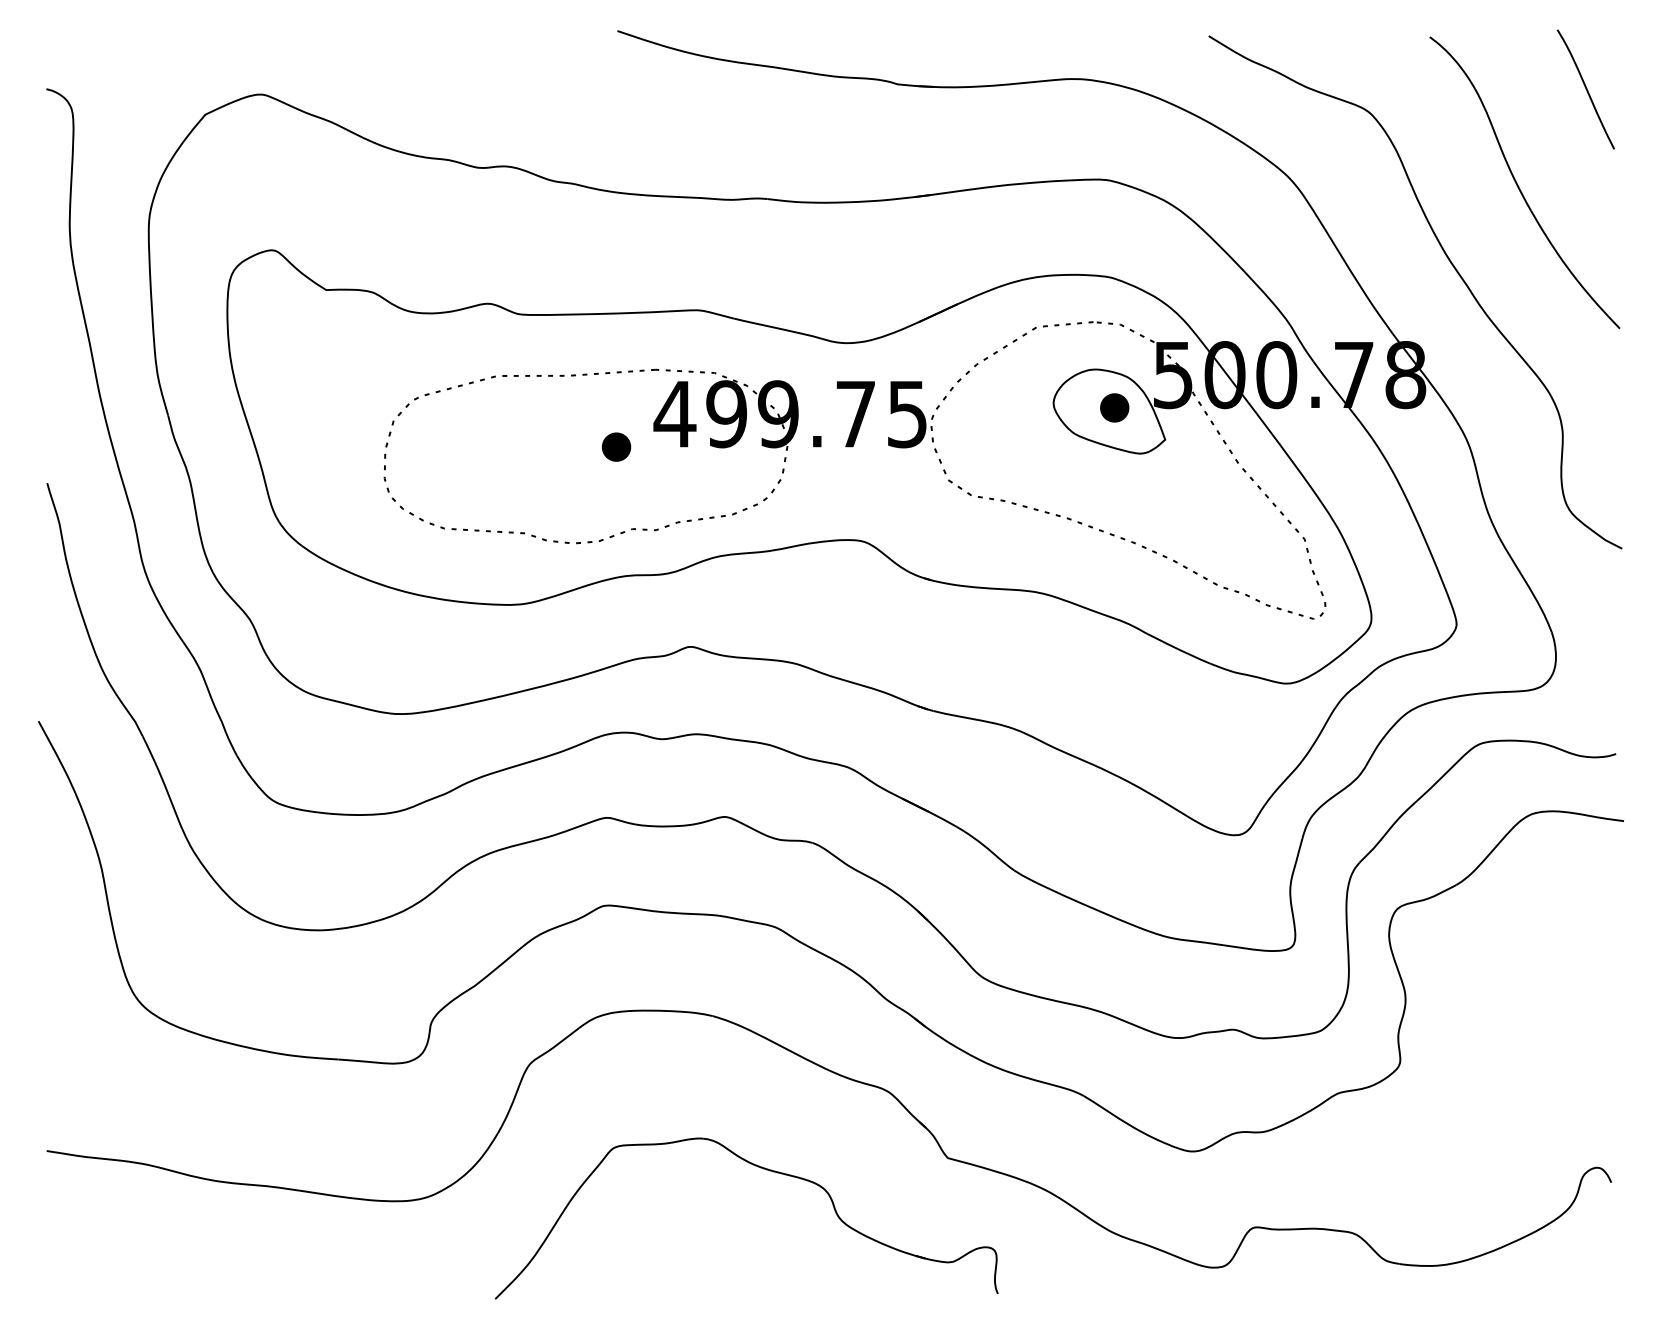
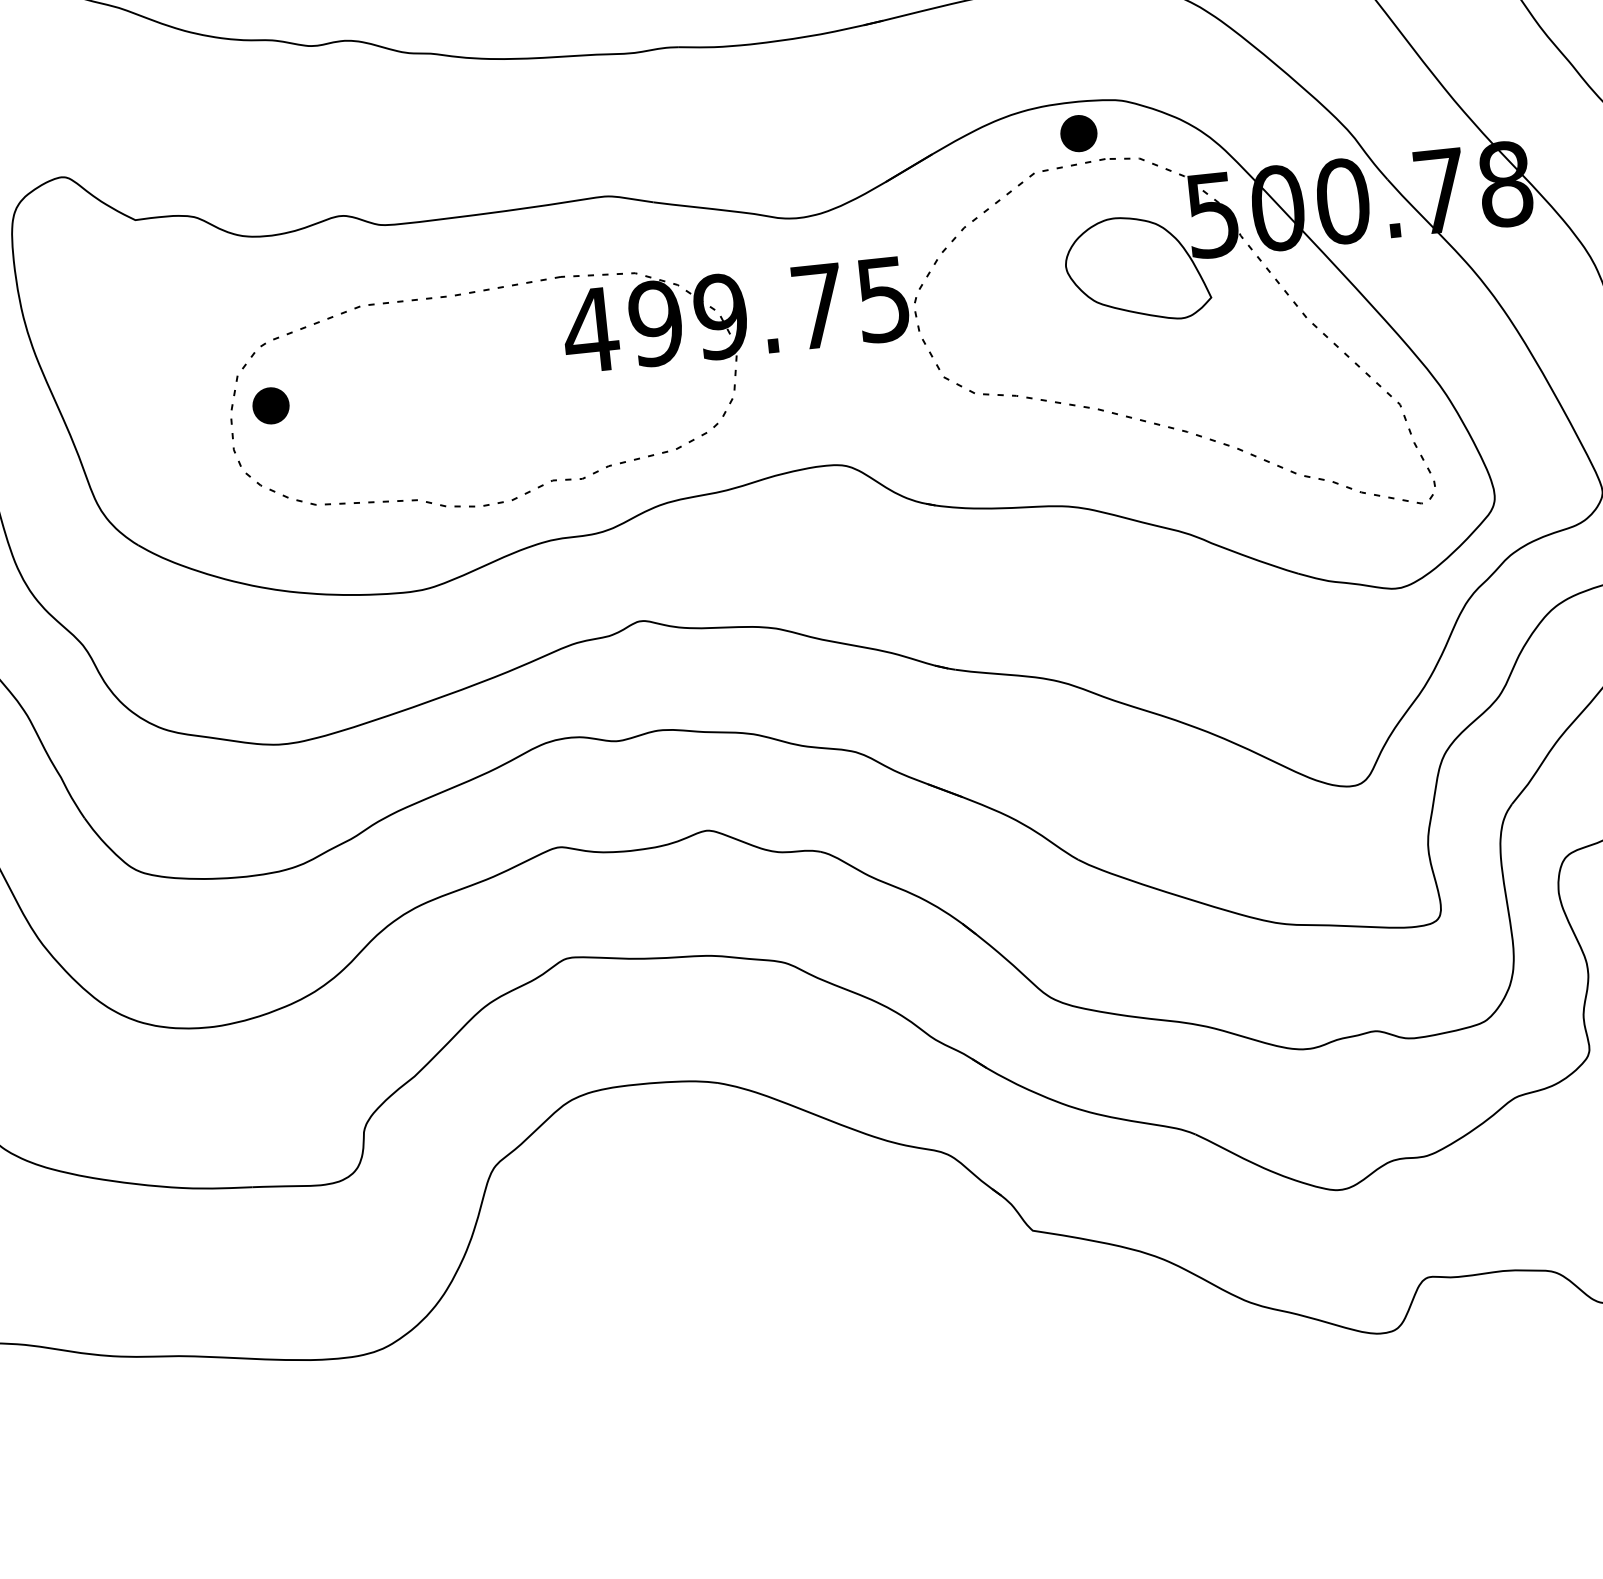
part: (1114, 407) -> (1078, 133), moved
part: (616, 446) -> (270, 405), moved
part: (763, 1169) -> (802, 1269), removed

